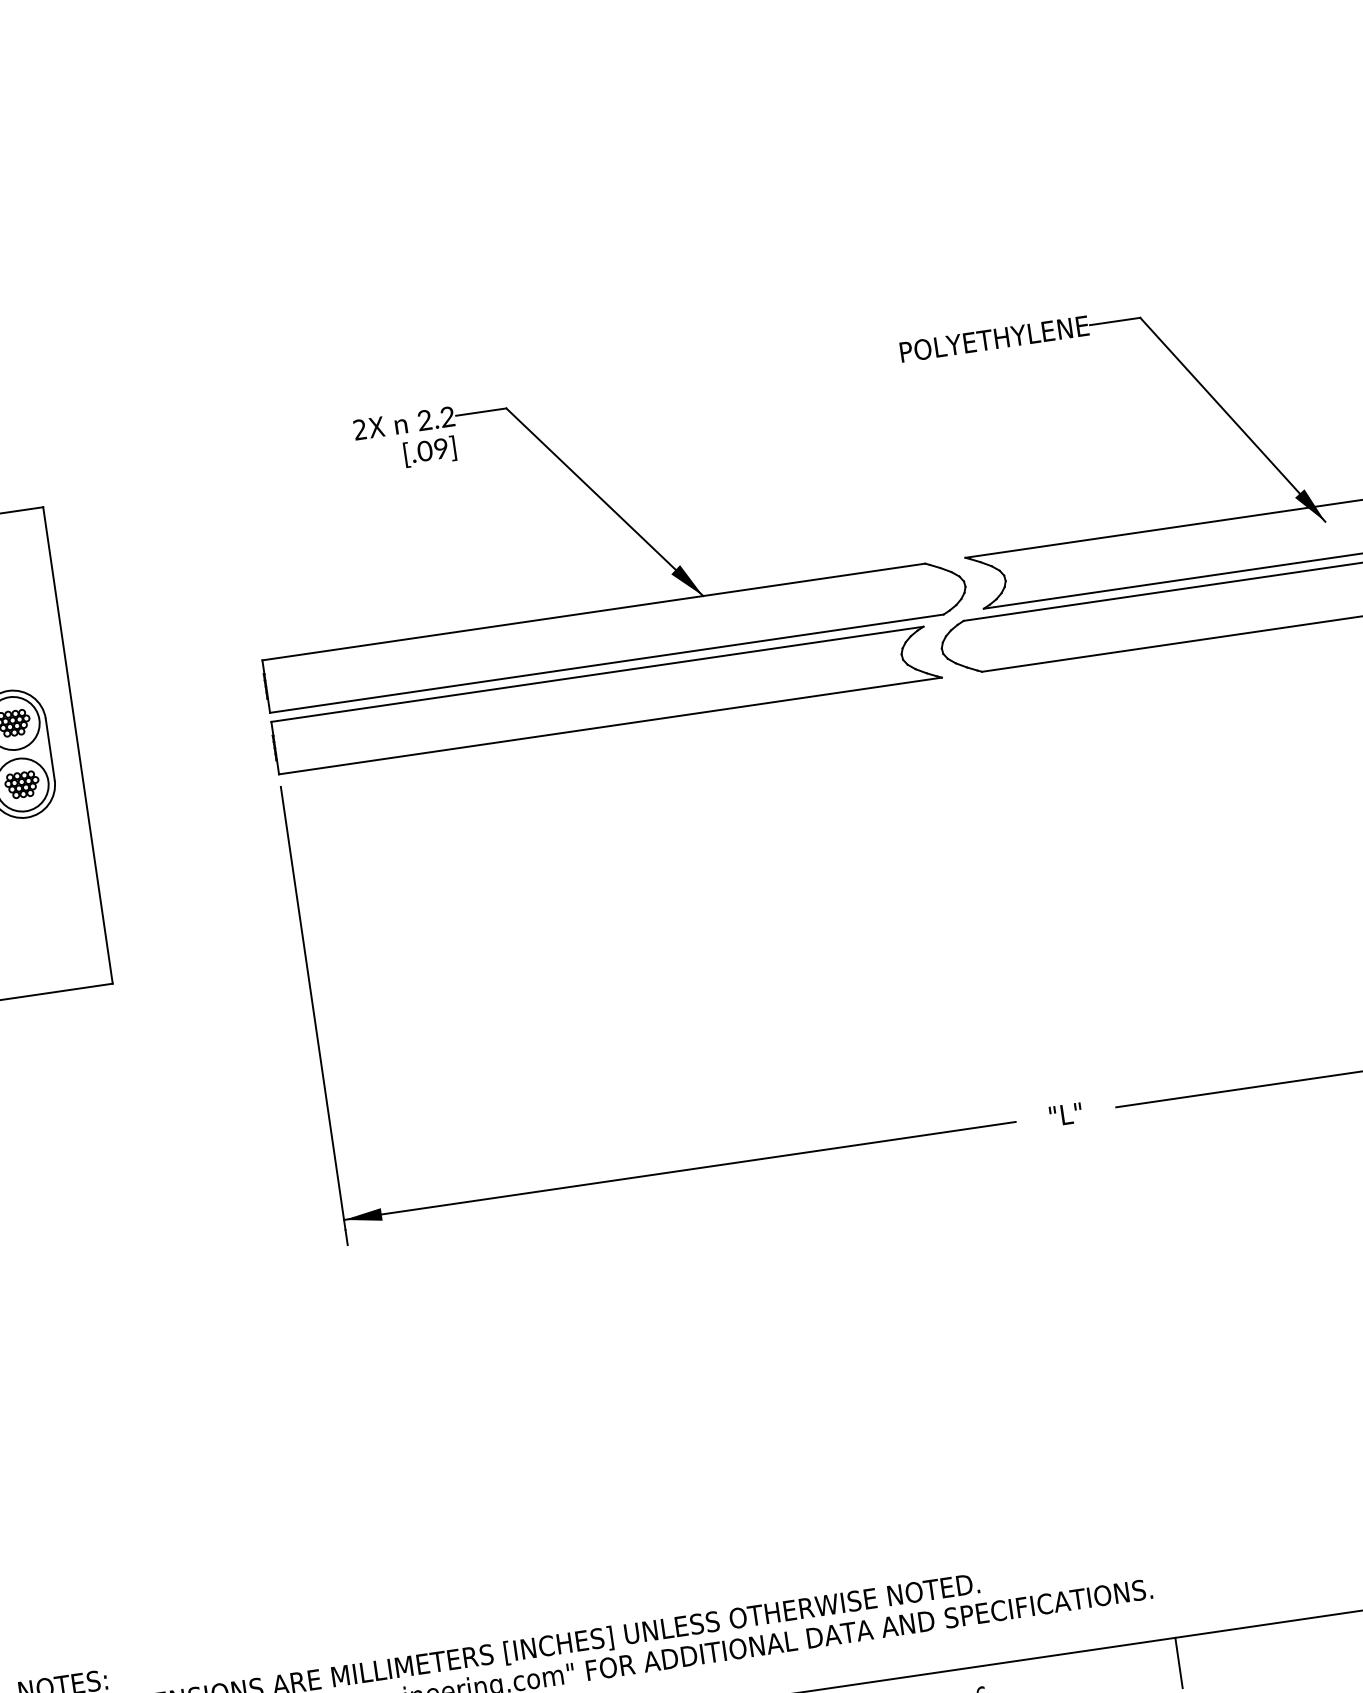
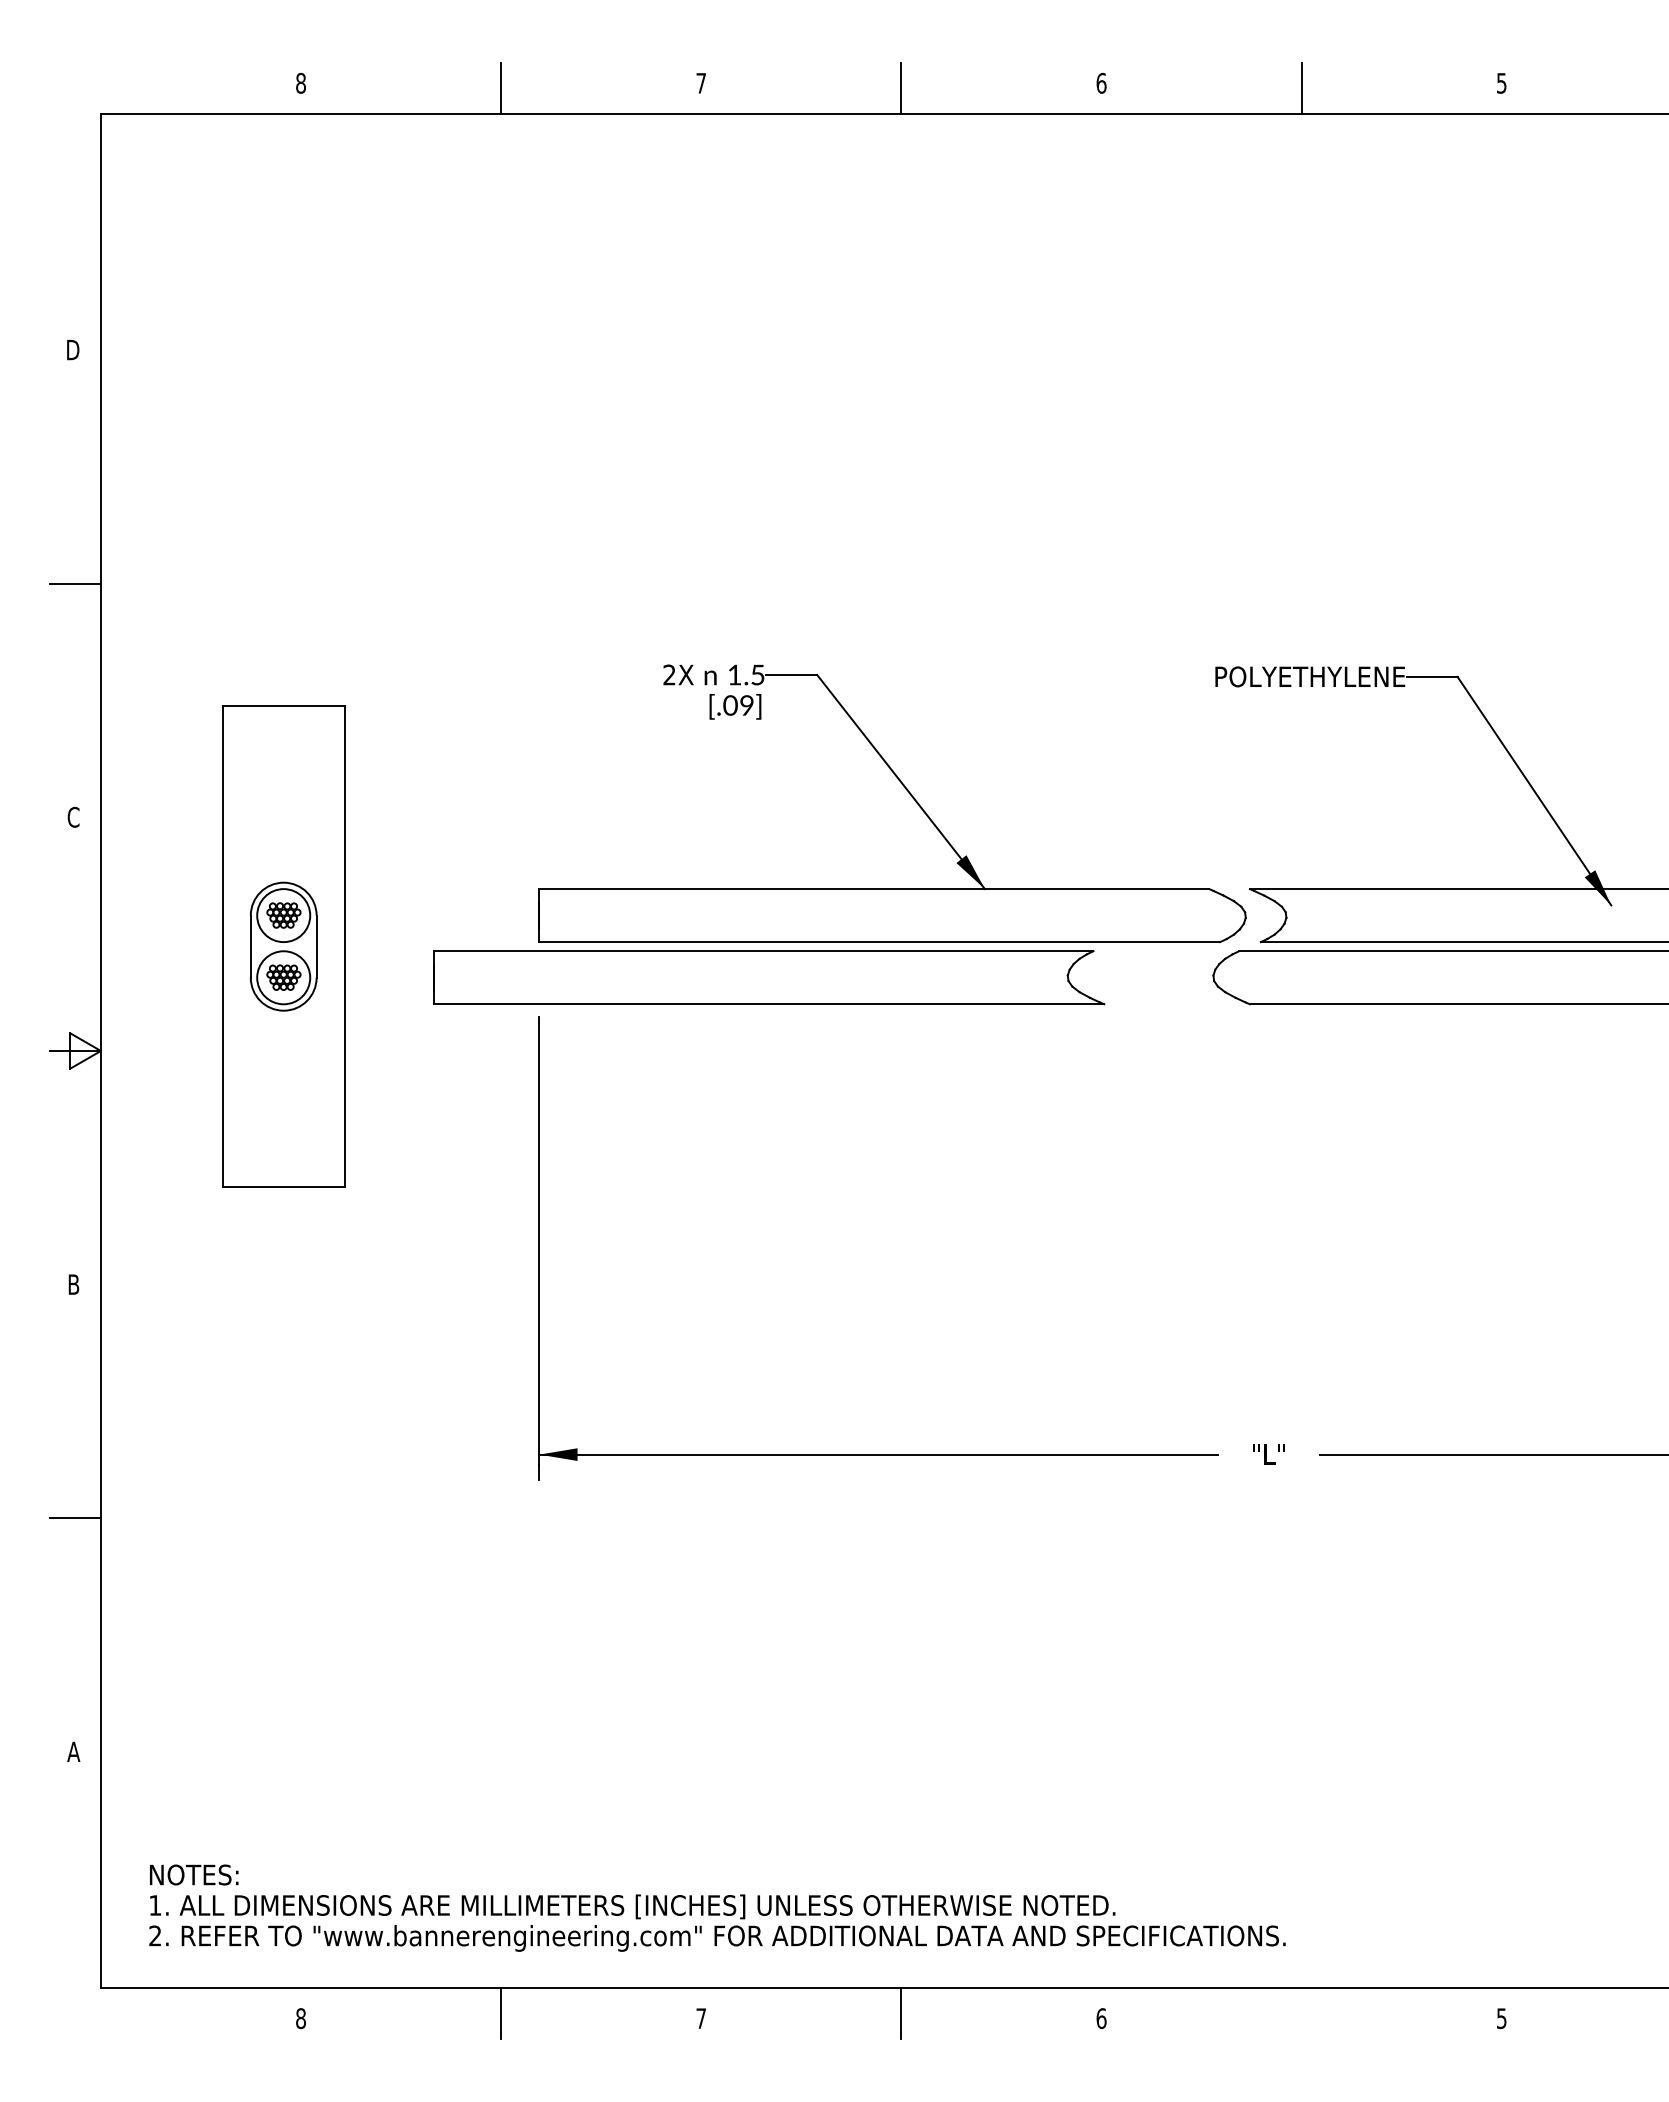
text: (436, 418) -> (746, 674), 2.2 -> 1.5
part: (606, 699) -> (769, 977), moved
line: (1178, 1662) -> (1301, 2013), removed

